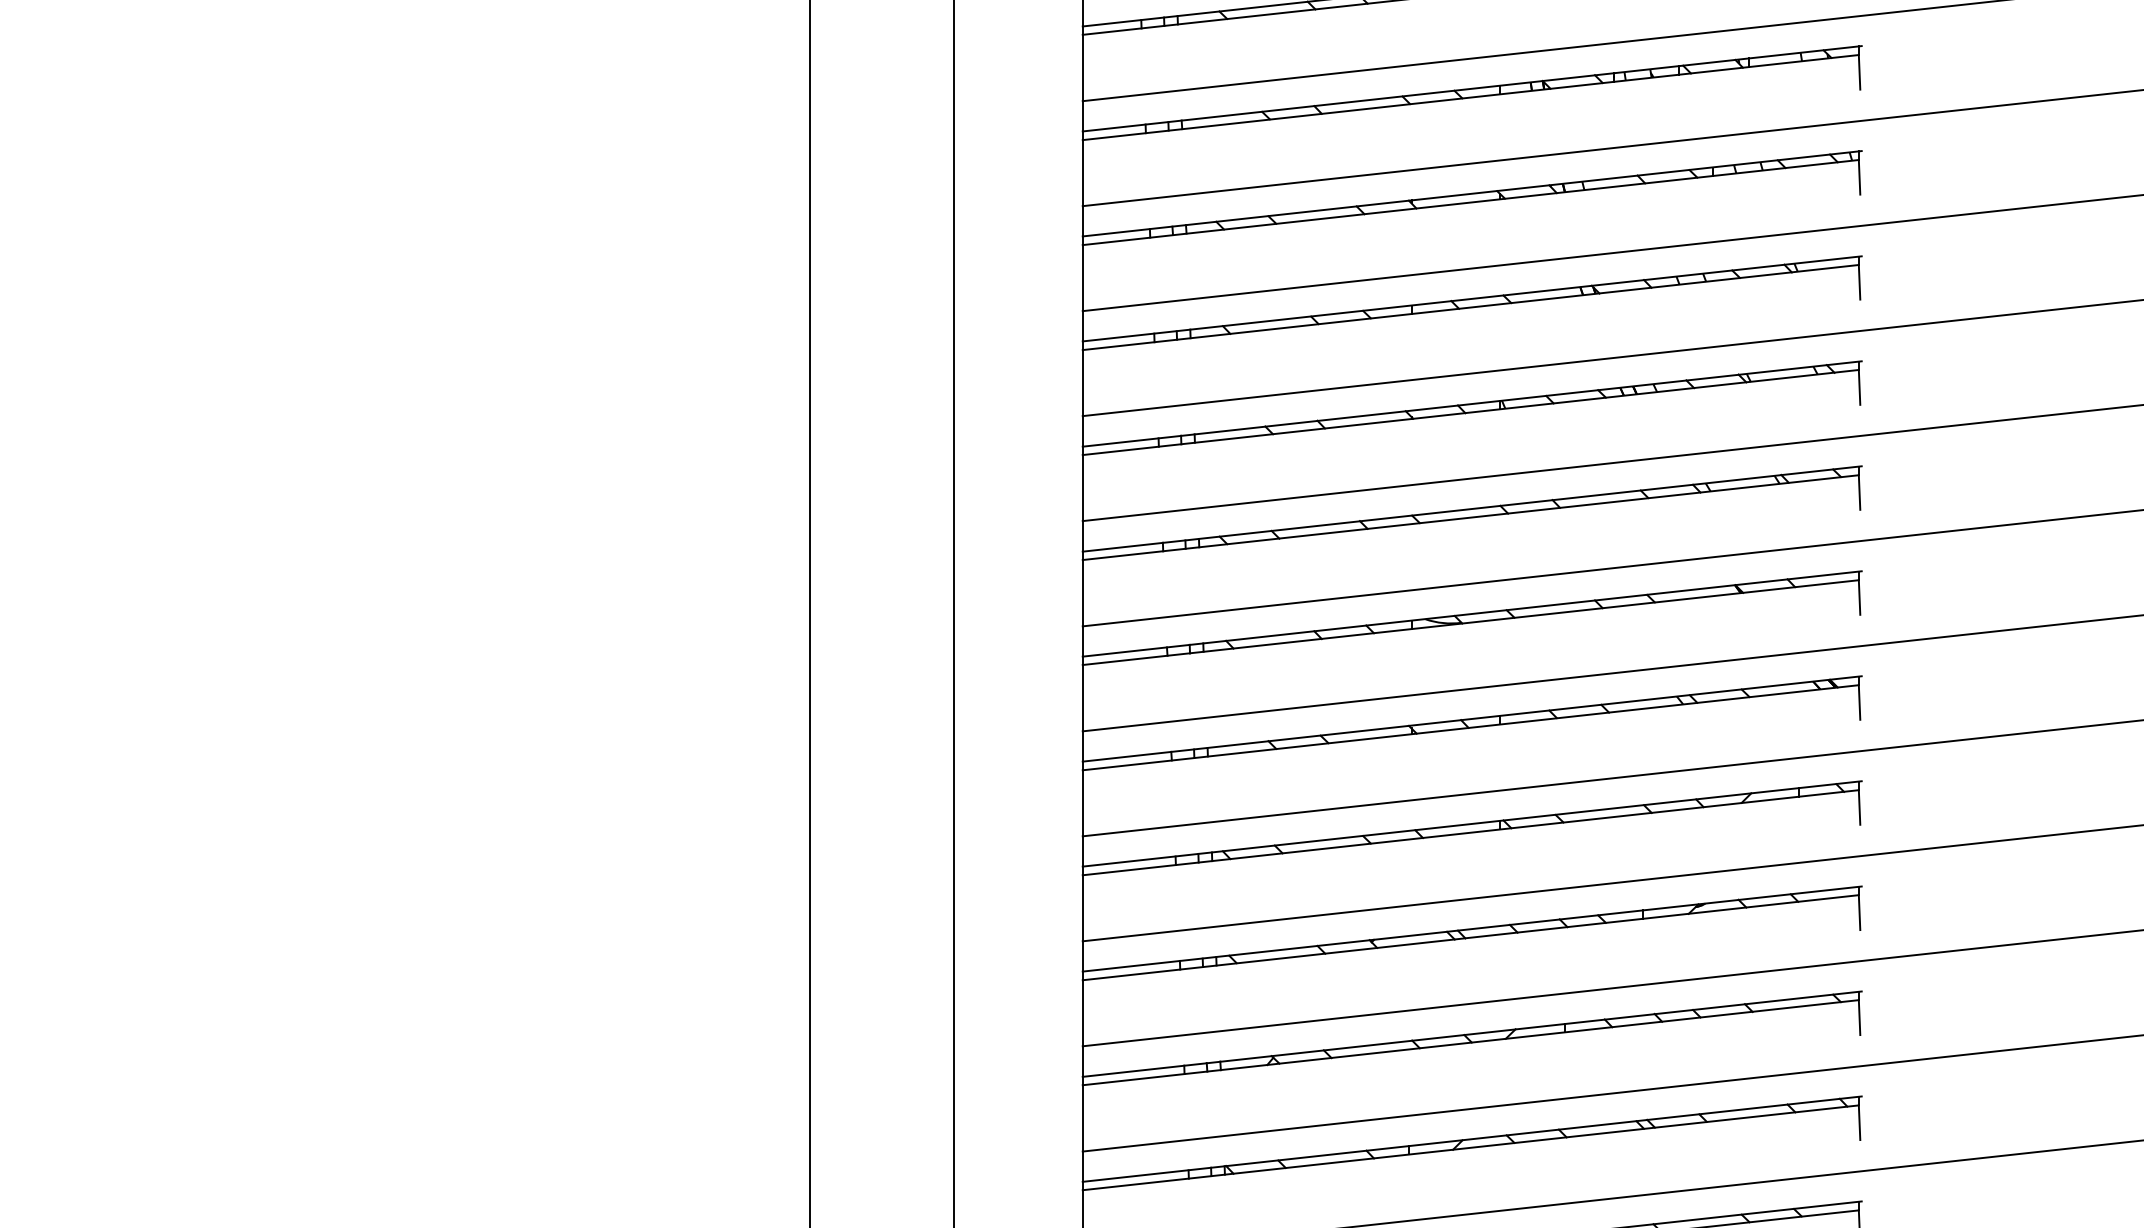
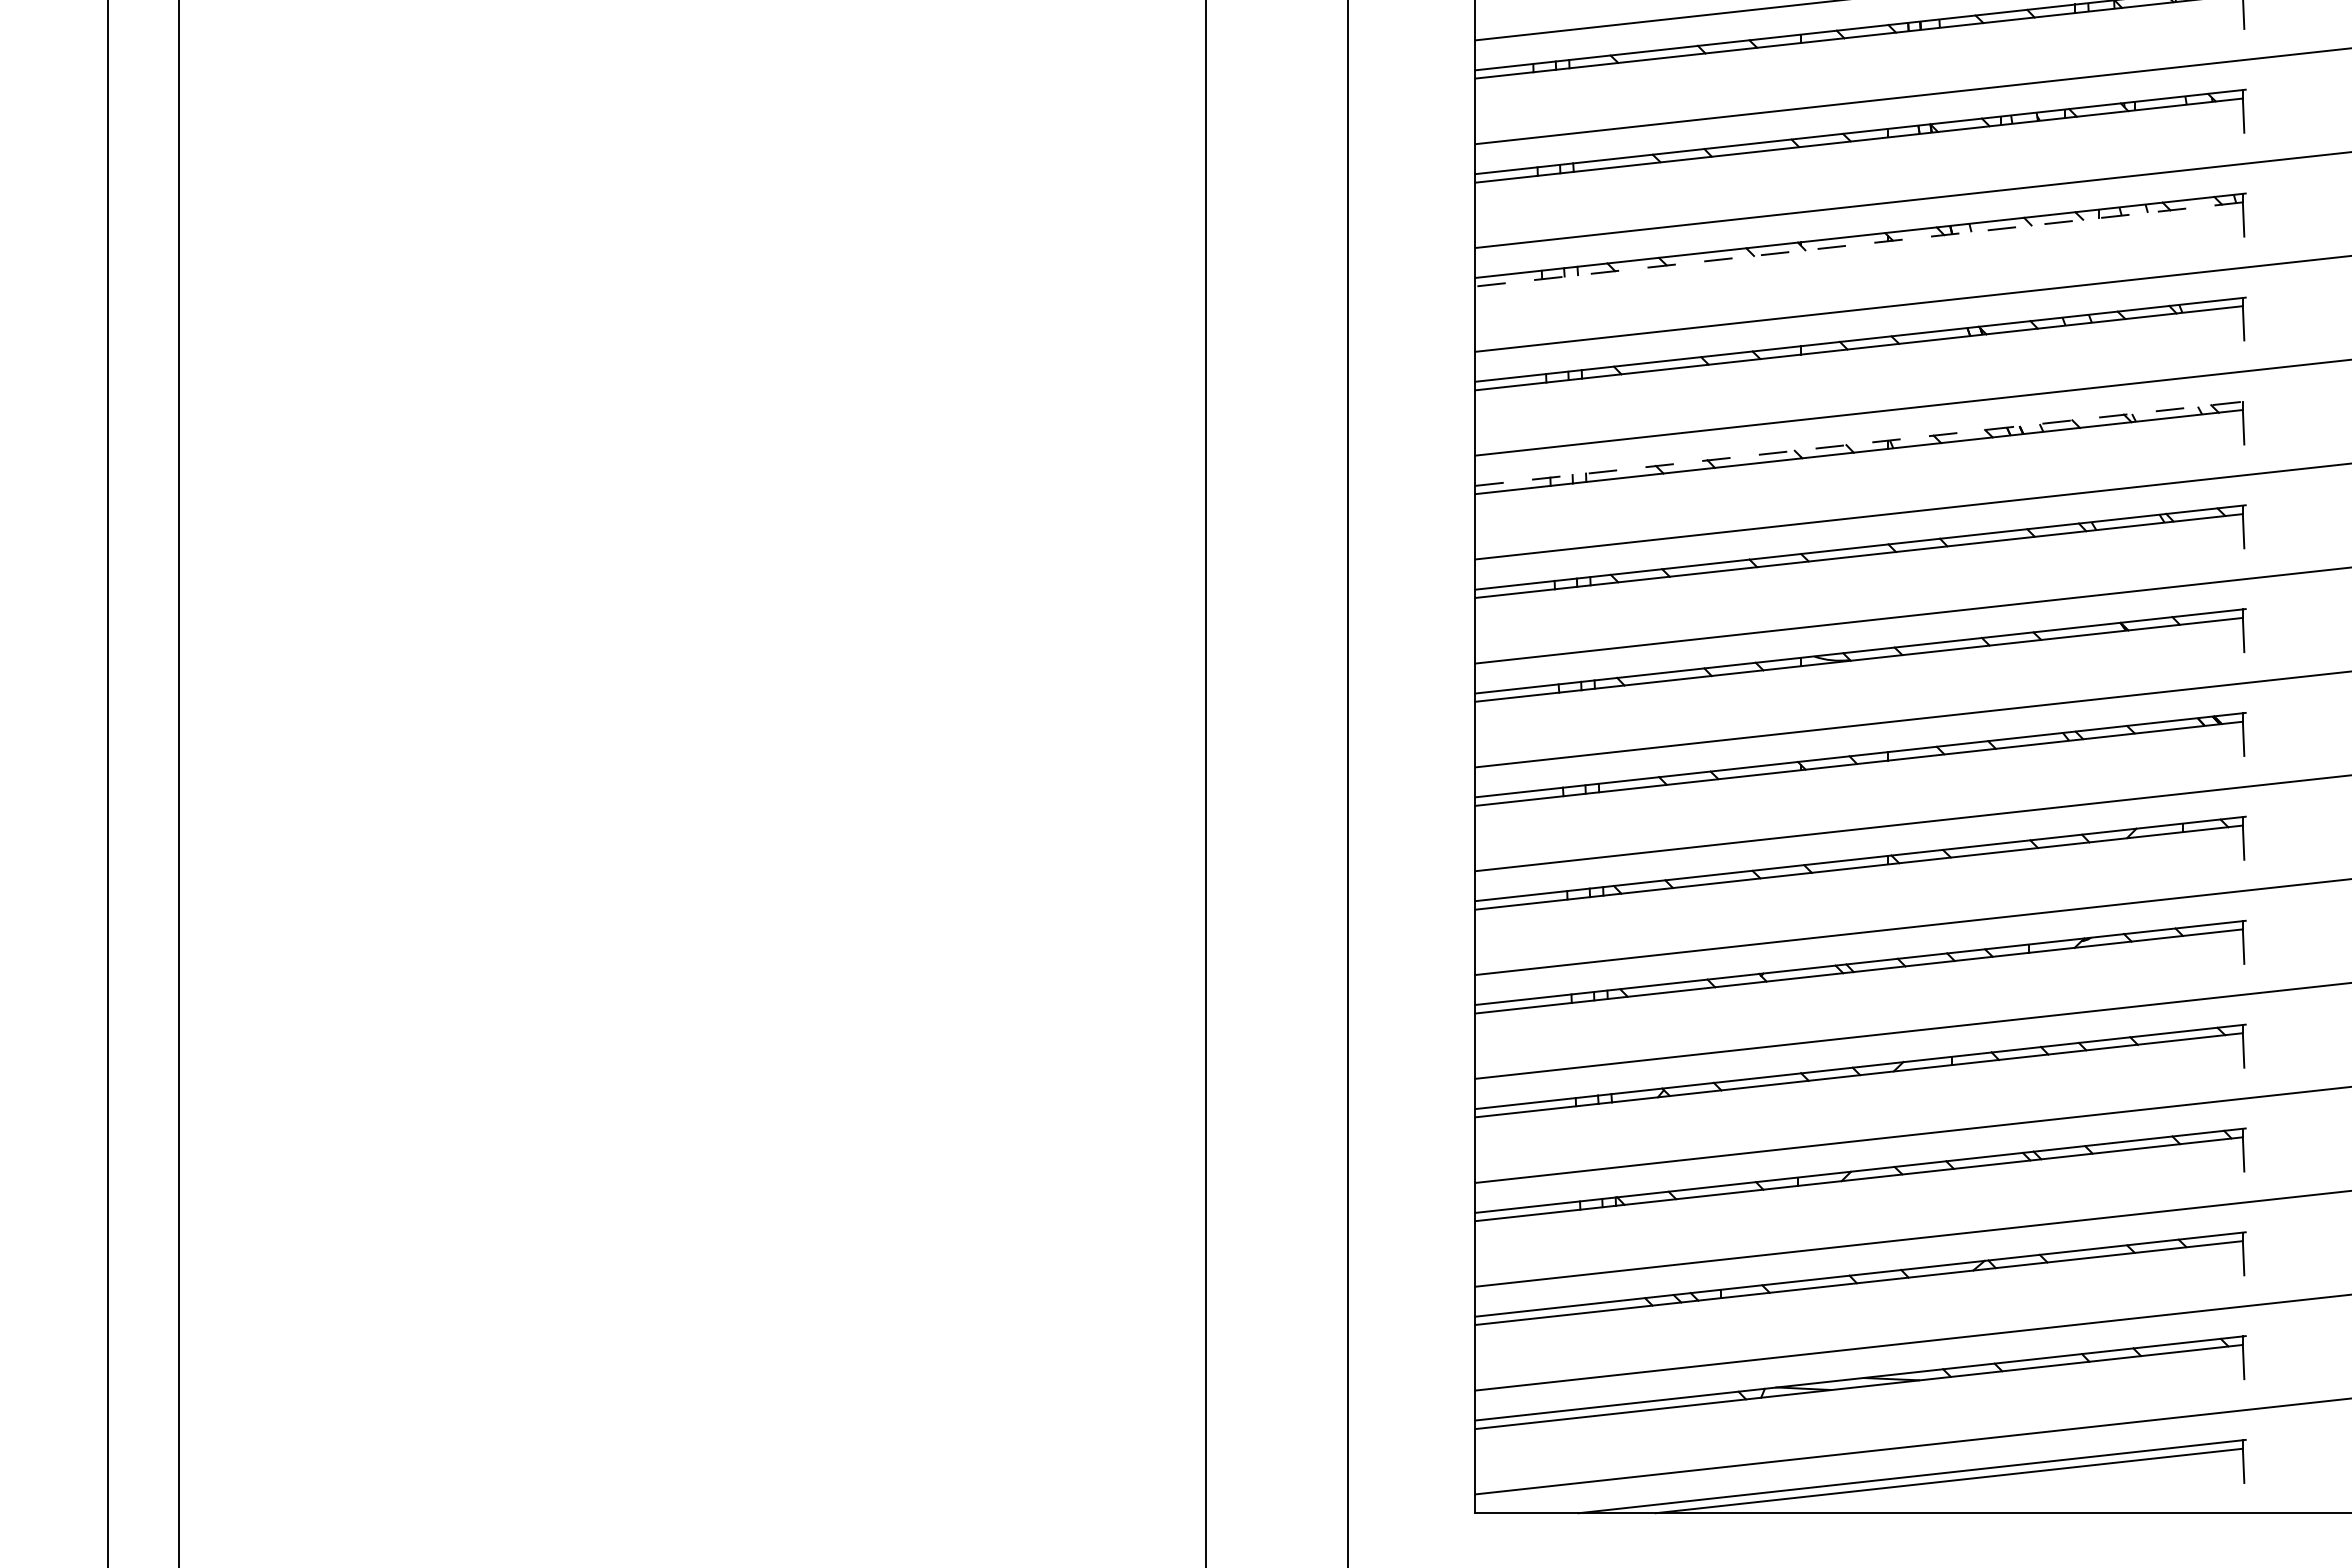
line: (1470, 202) -> (1858, 244), solid -> dashed
line: (1473, 403) -> (1861, 443), solid -> dashed

